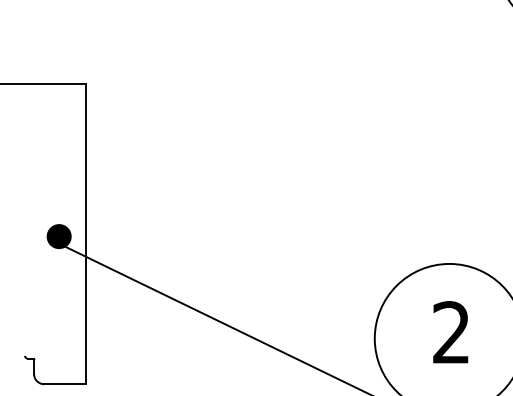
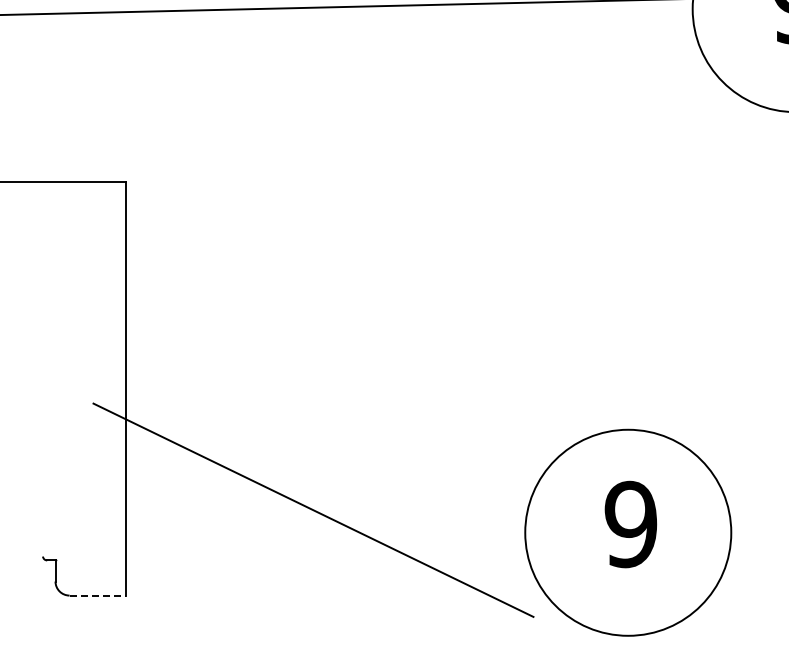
fill: (58, 236) -> (89, 391), removed
text: (451, 332) -> (630, 524), 2 -> 9
line: (65, 384) -> (98, 595), solid -> dashed

